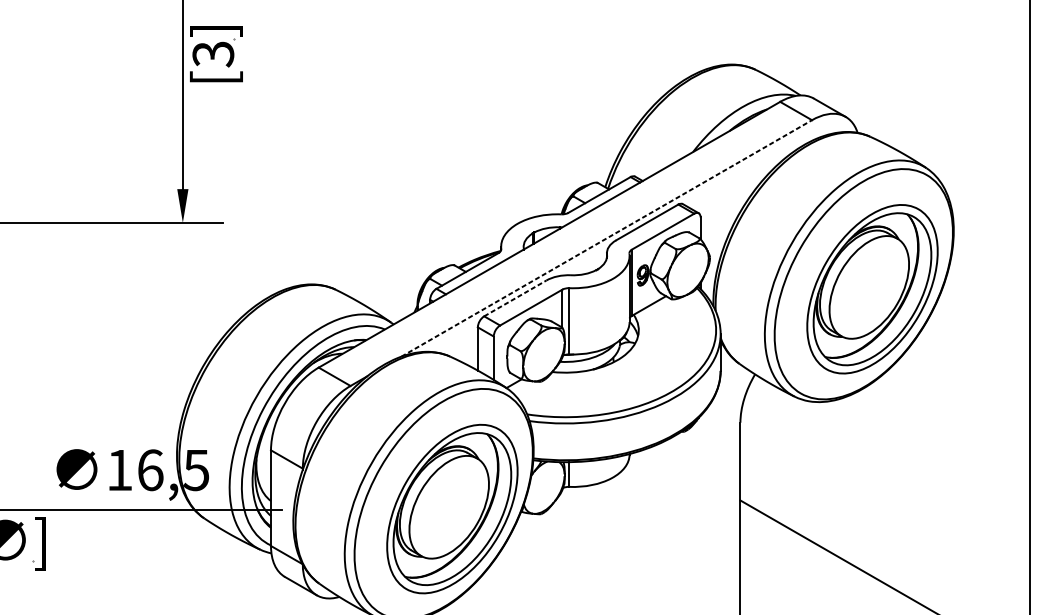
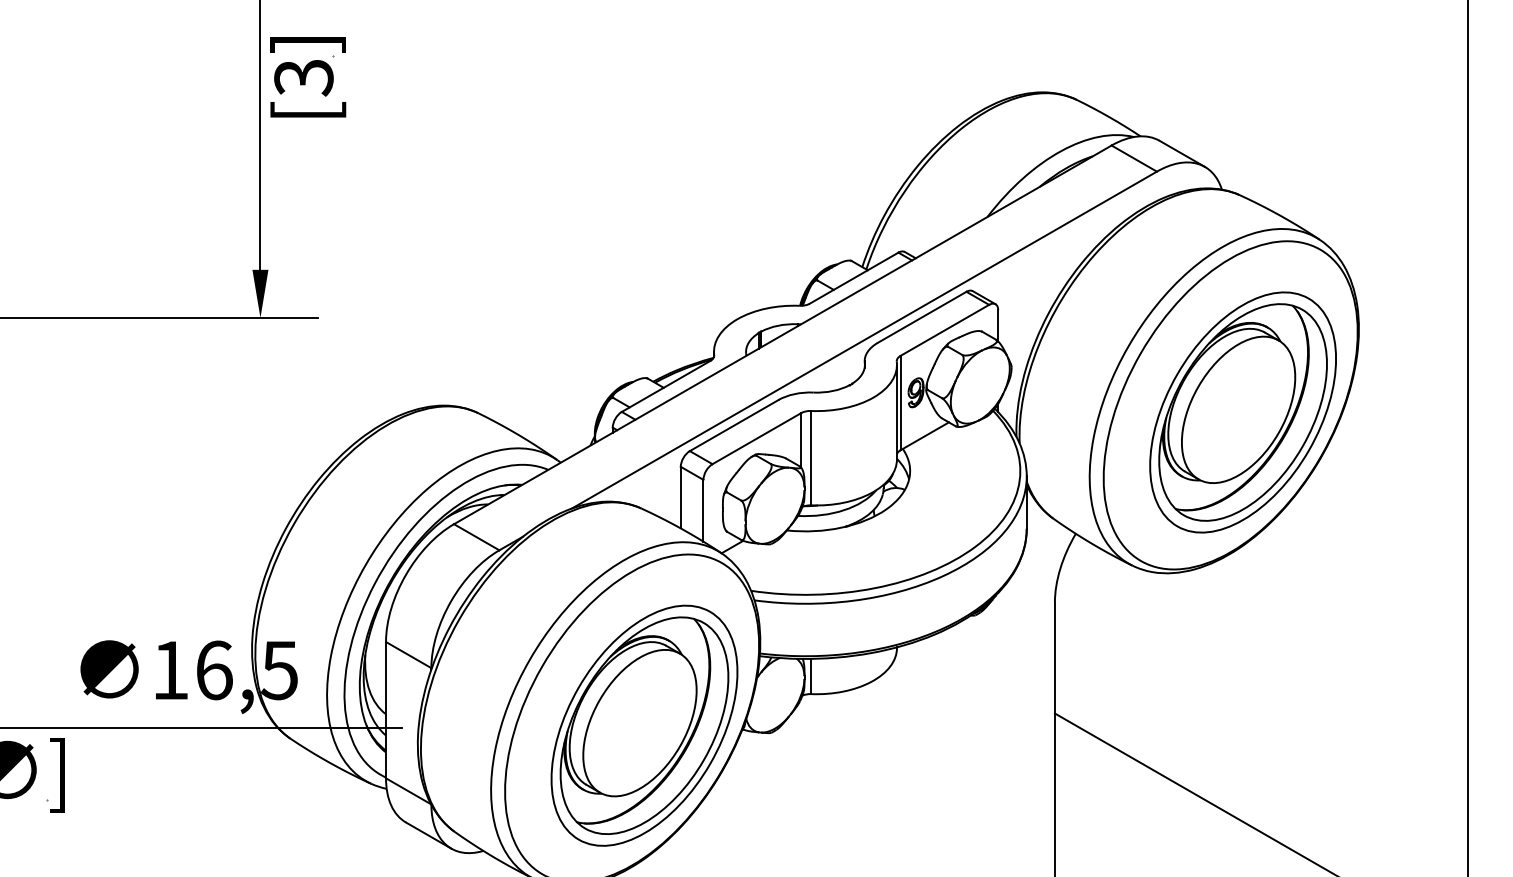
line: (606, 238) -> (864, 340), dashed -> solid
line: (515, 298) -> (734, 425), dashed -> solid

